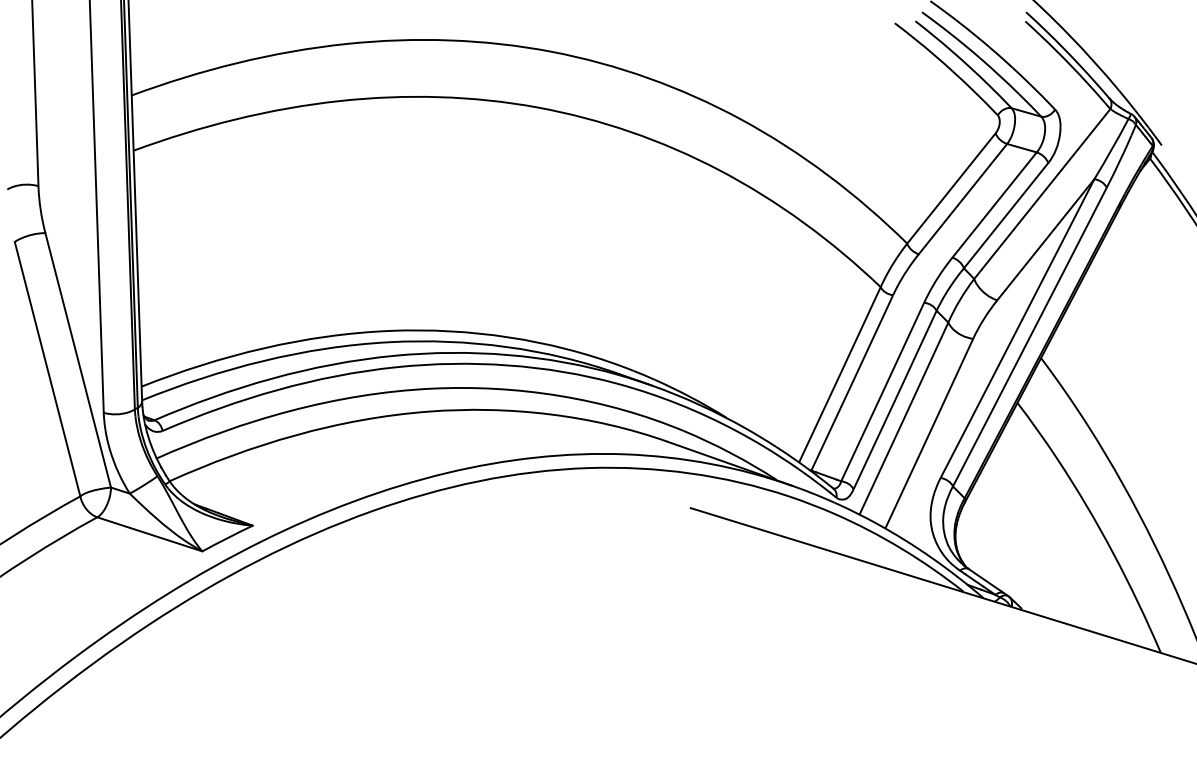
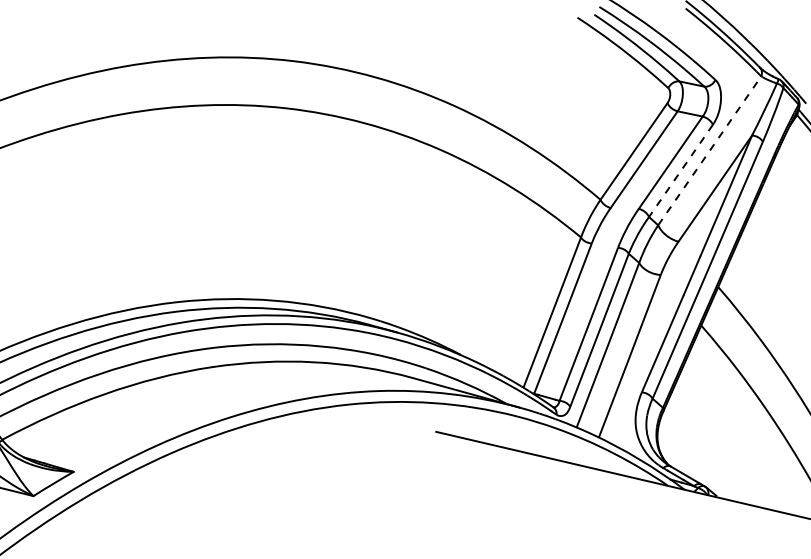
line: (1042, 194) -> (709, 151), solid -> dashed
line: (1005, 216) -> (680, 171), solid -> dashed

